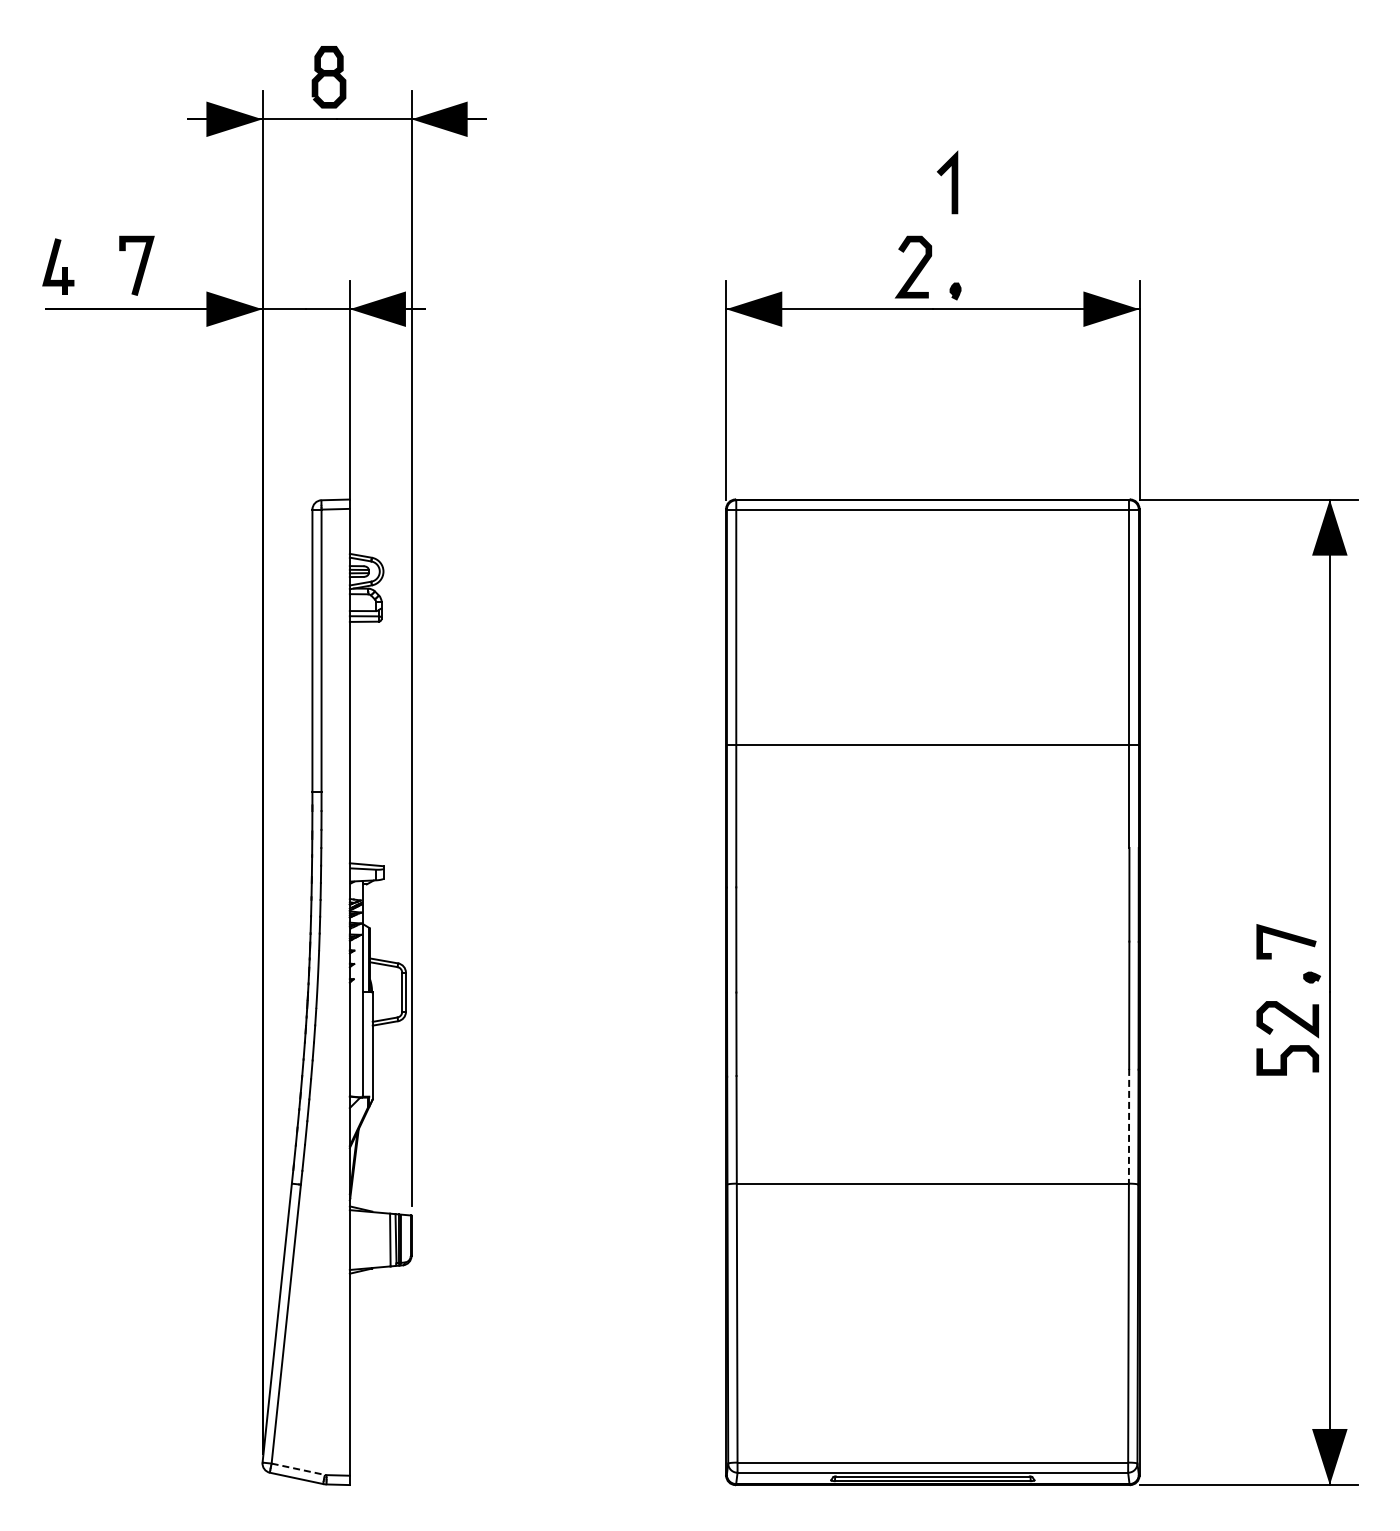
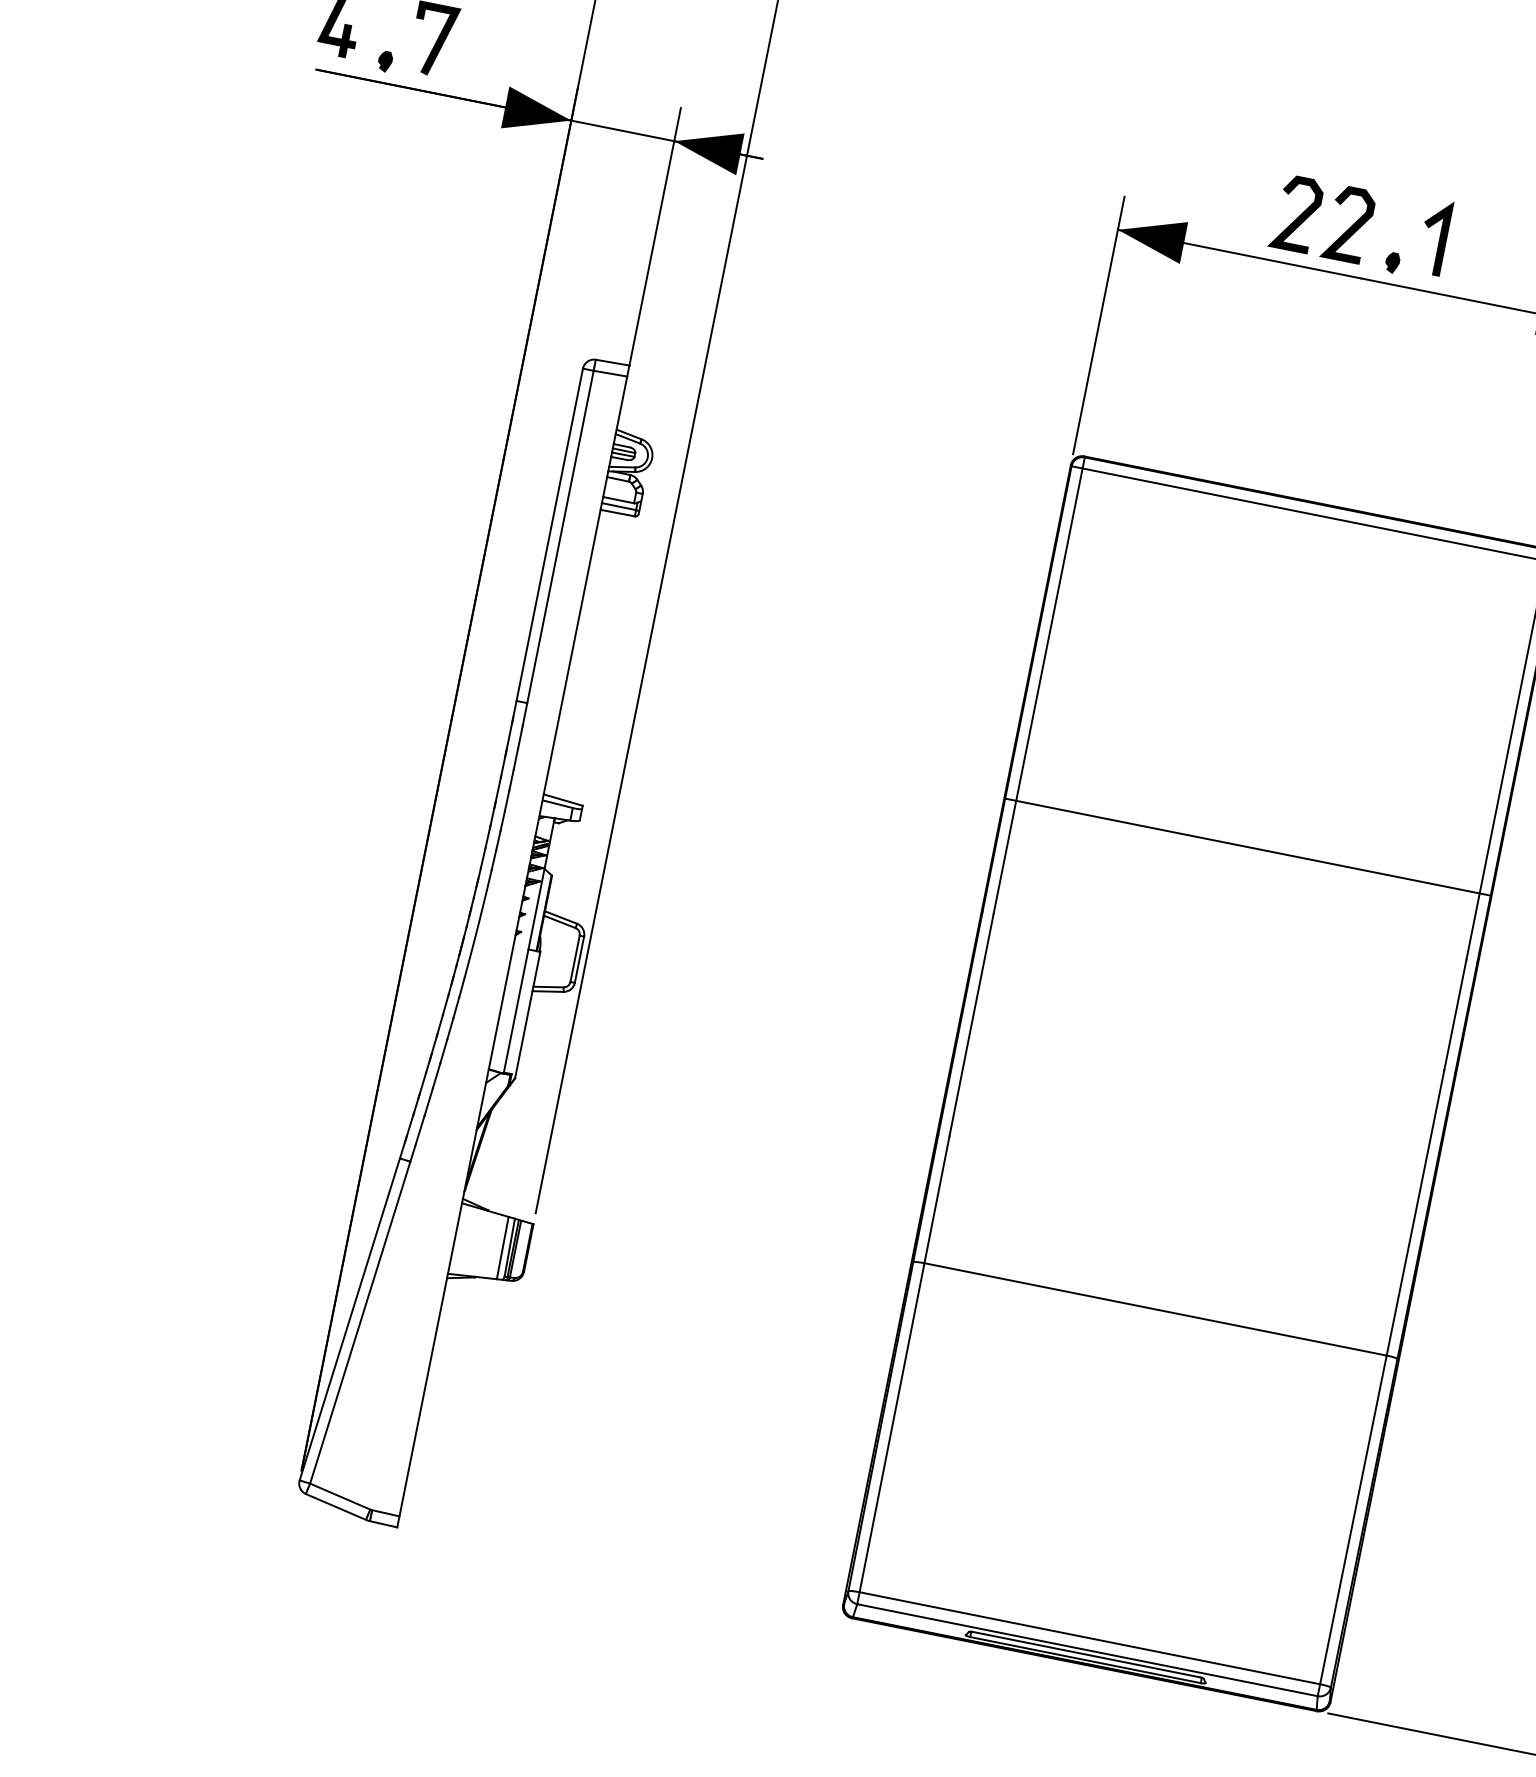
line: (951, 182) -> (1439, 237), moved
curve: (871, 268) -> (1298, 216), added
part: (100, 291) -> (384, 61), added
line: (932, 744) -> (1247, 847), moved
line: (1129, 1126) -> (1400, 1288), dashed -> solid
line: (298, 1469) -> (340, 1496), dashed -> solid

